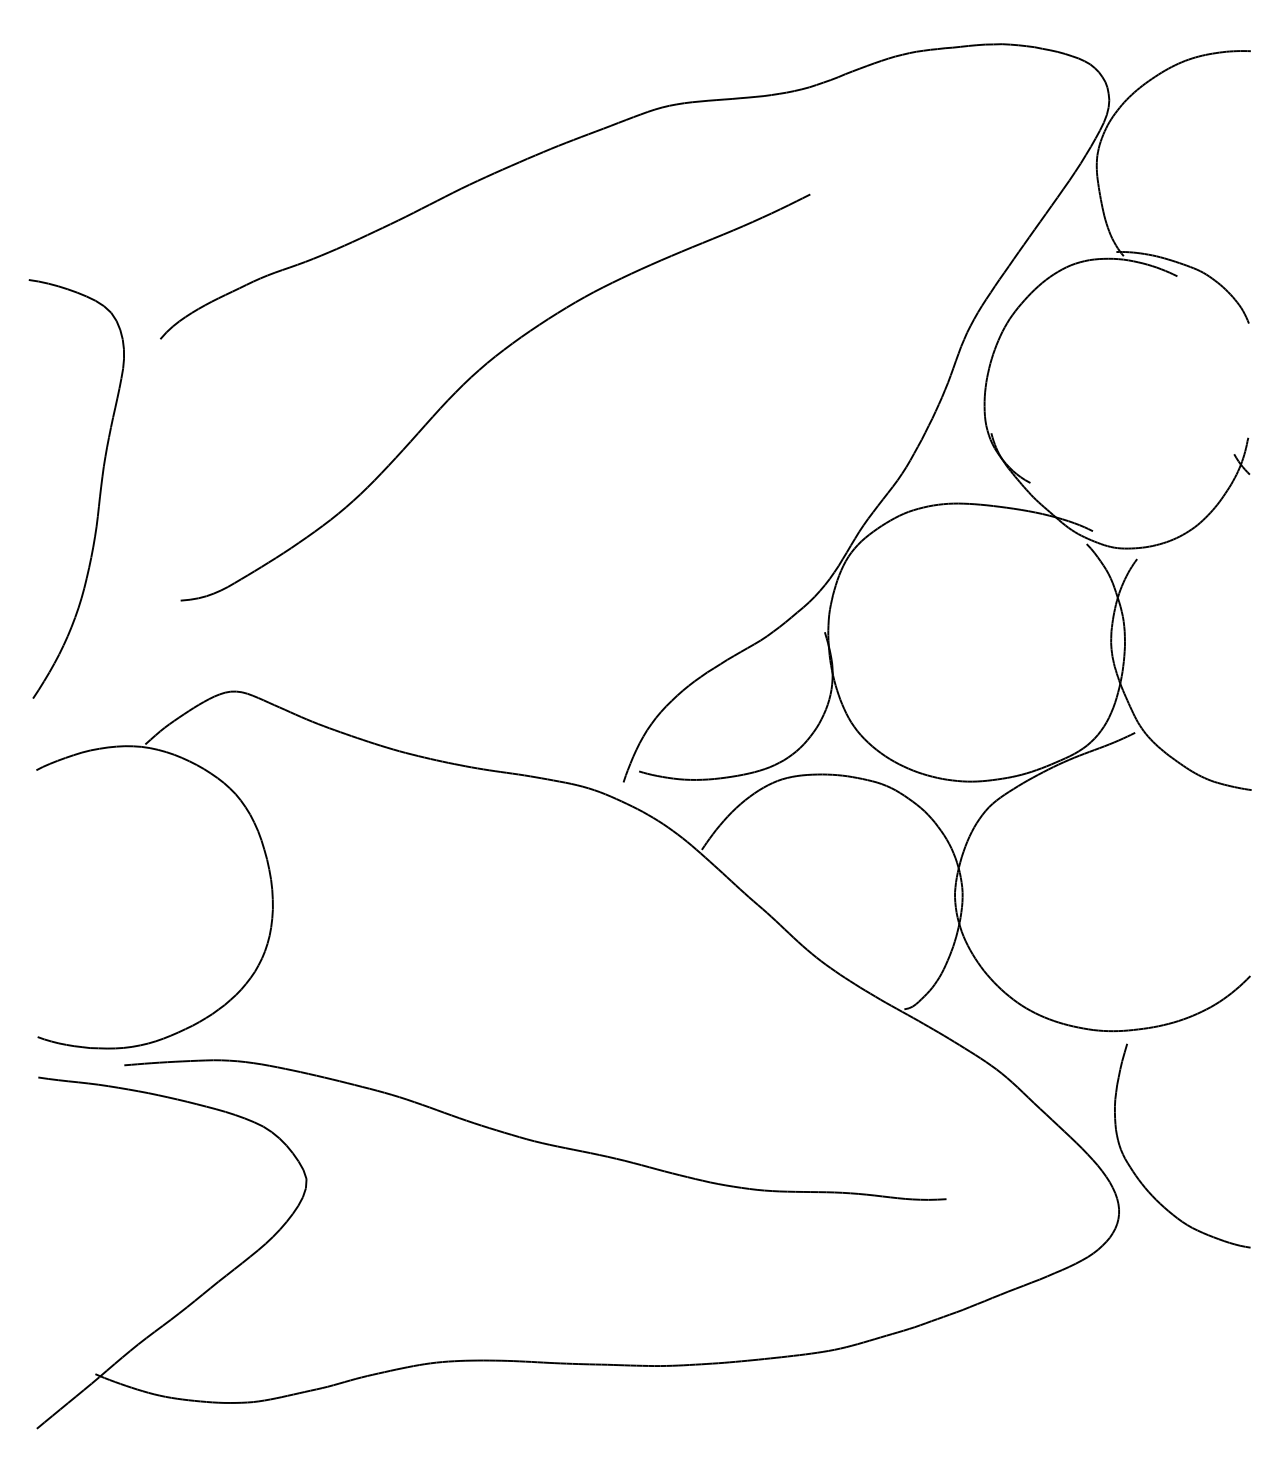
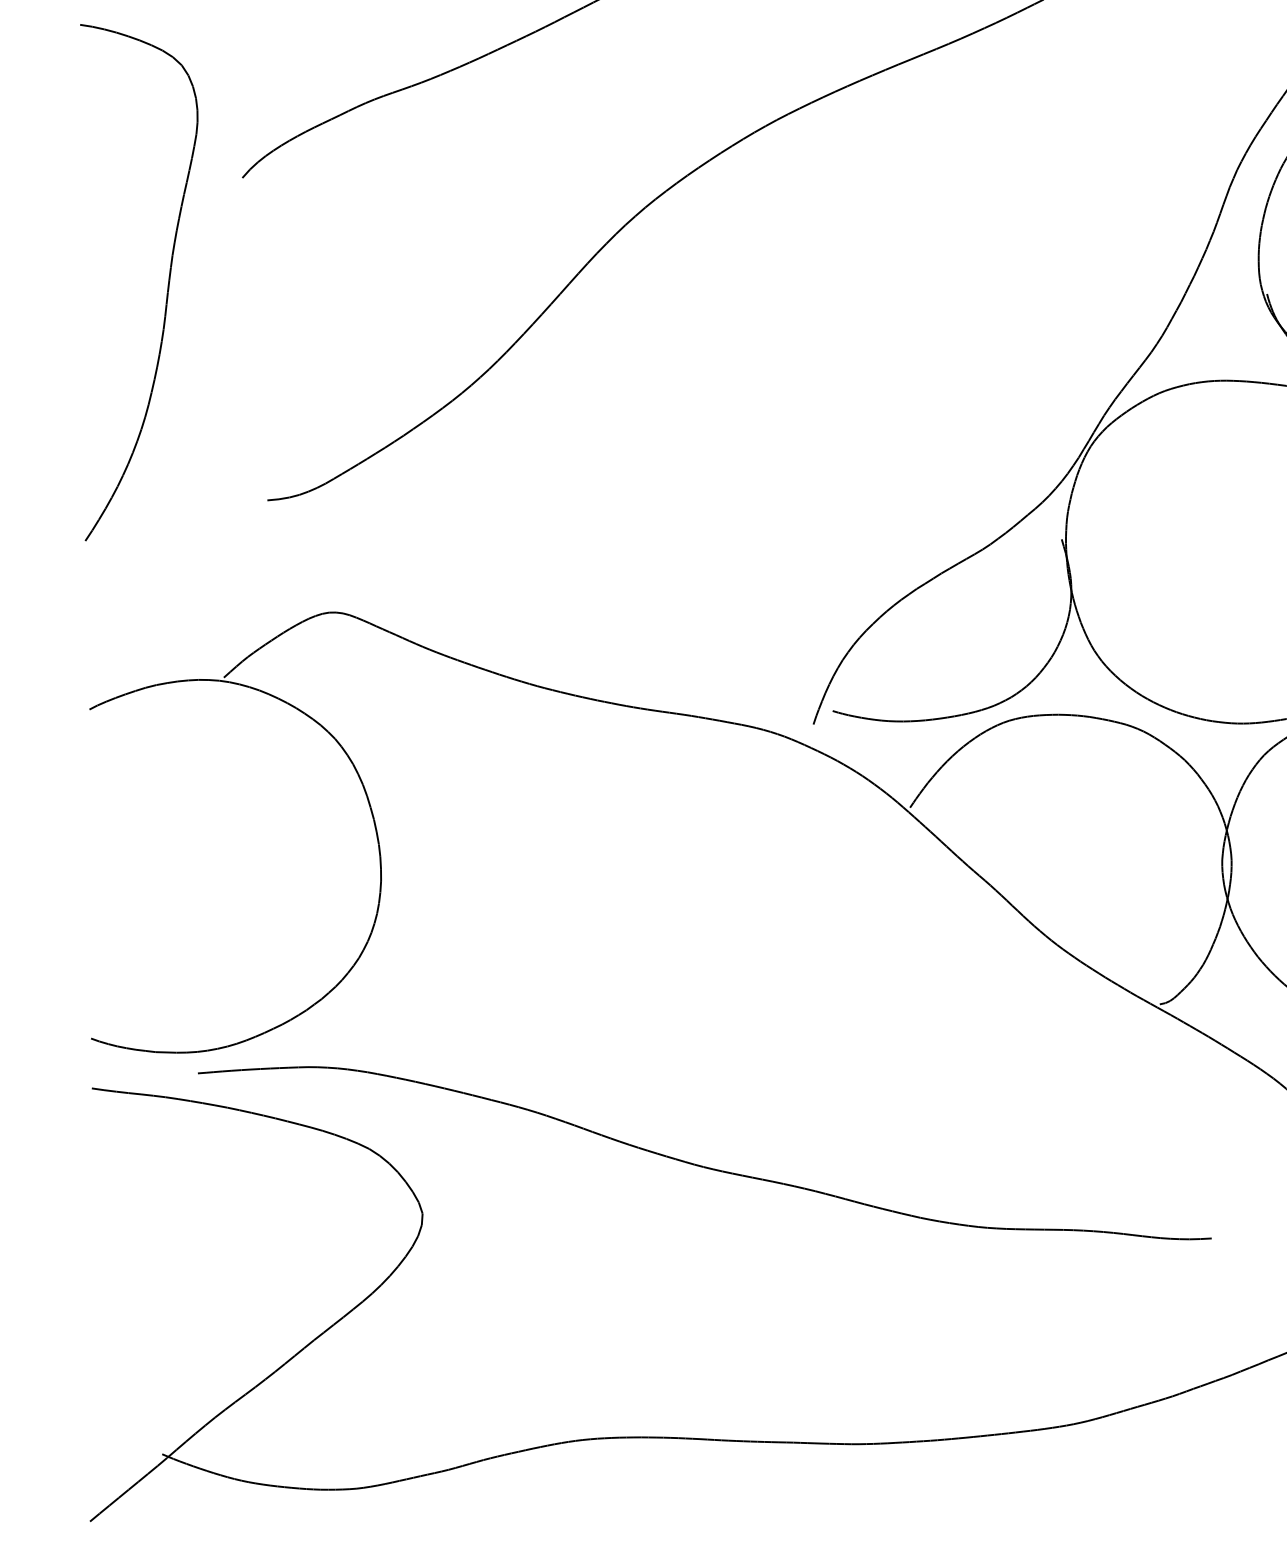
part: (99, 490) -> (167, 284), moved

